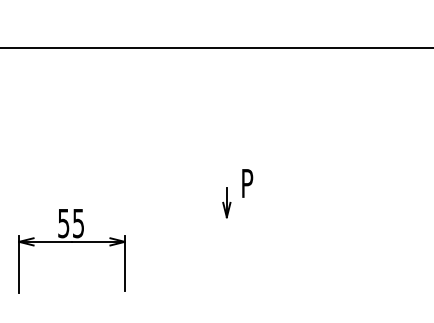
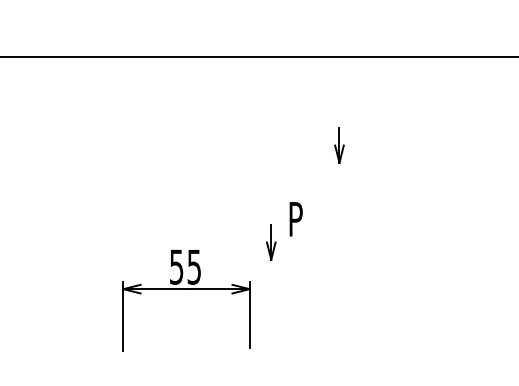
part: (283, 121) -> (339, 145), added
part: (71, 242) -> (185, 289), moved

